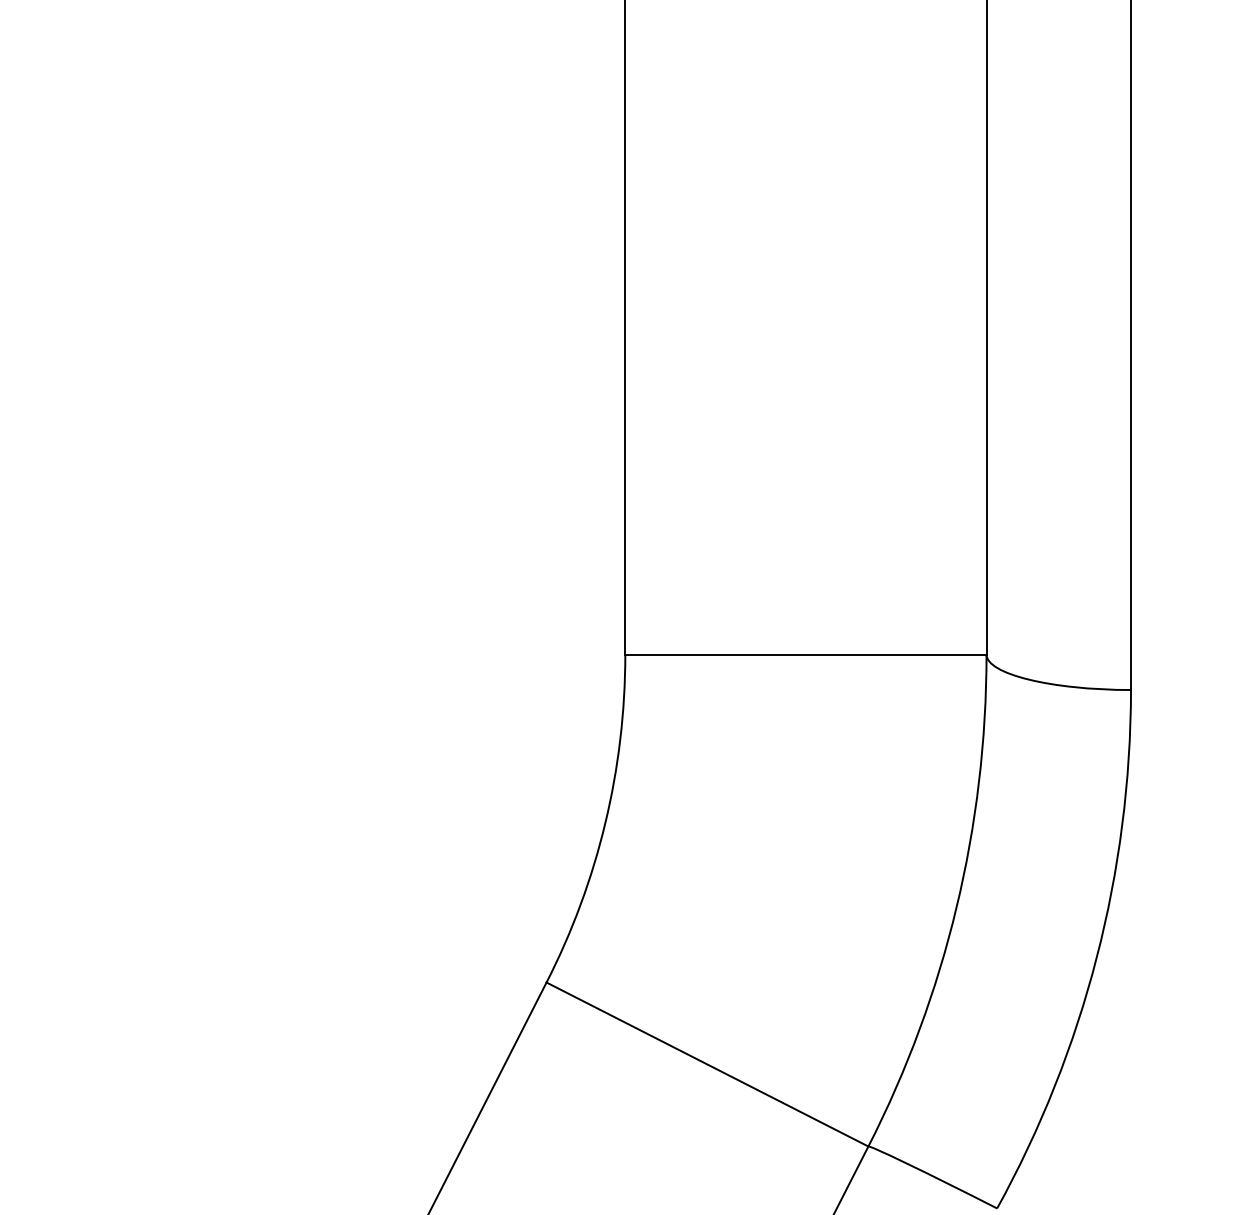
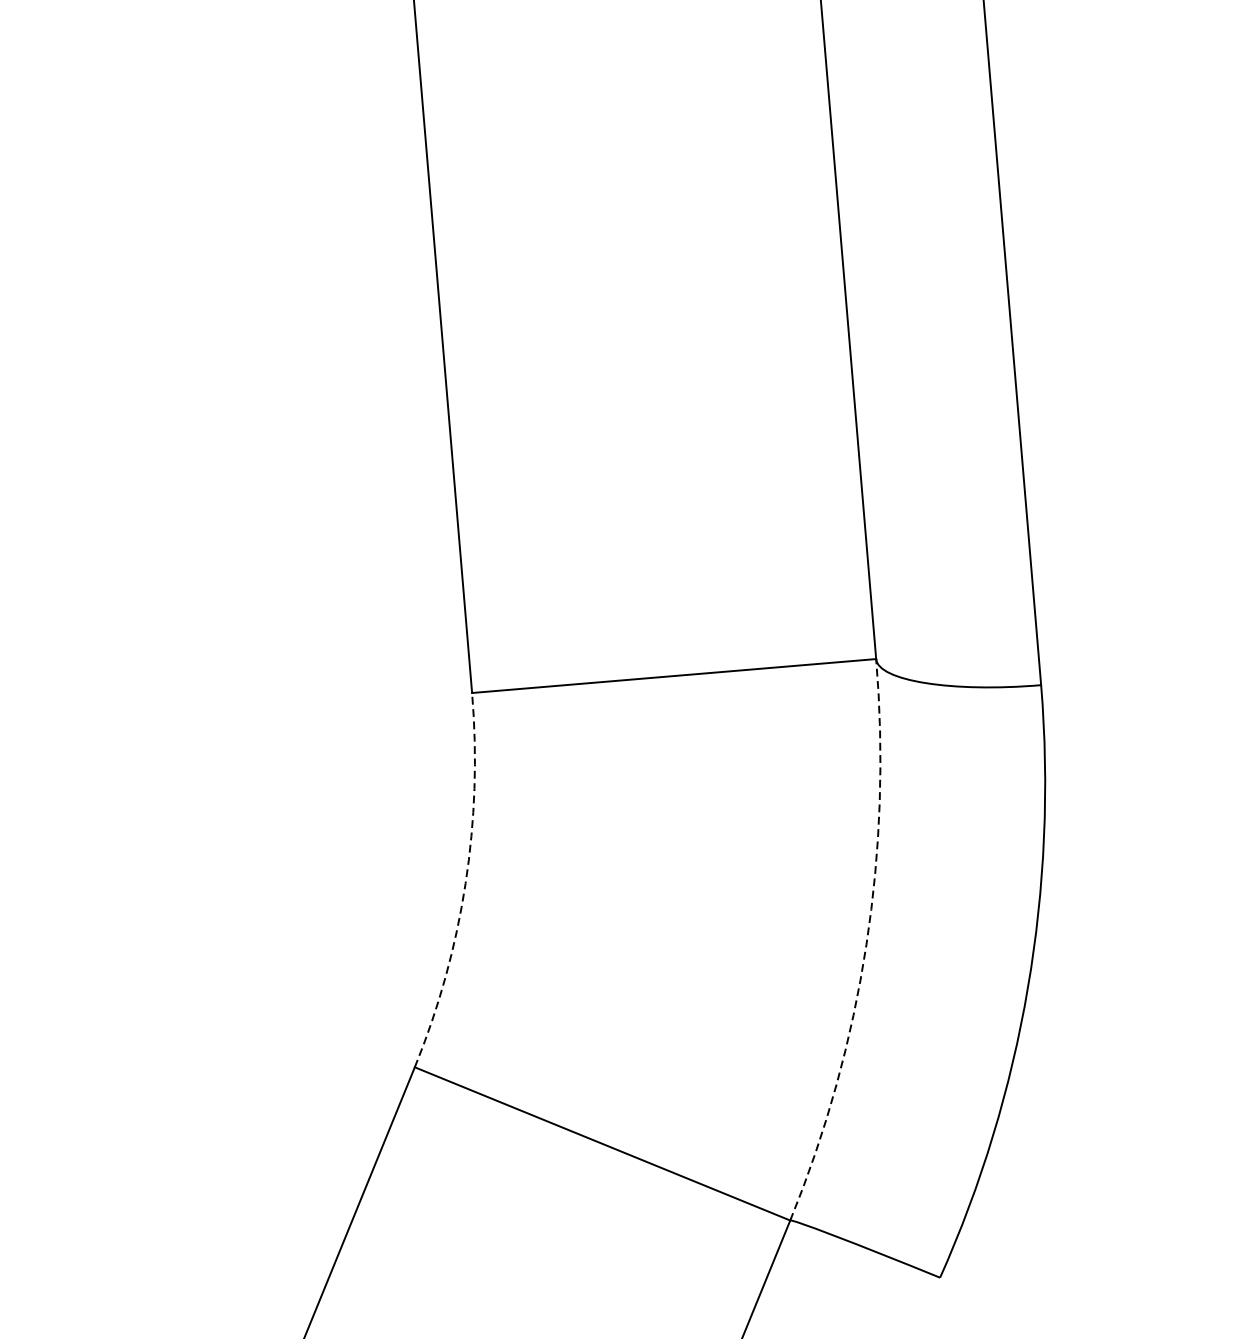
arc: (605, 823) -> (465, 883), solid -> dashed
arc: (956, 907) -> (866, 944), solid -> dashed

